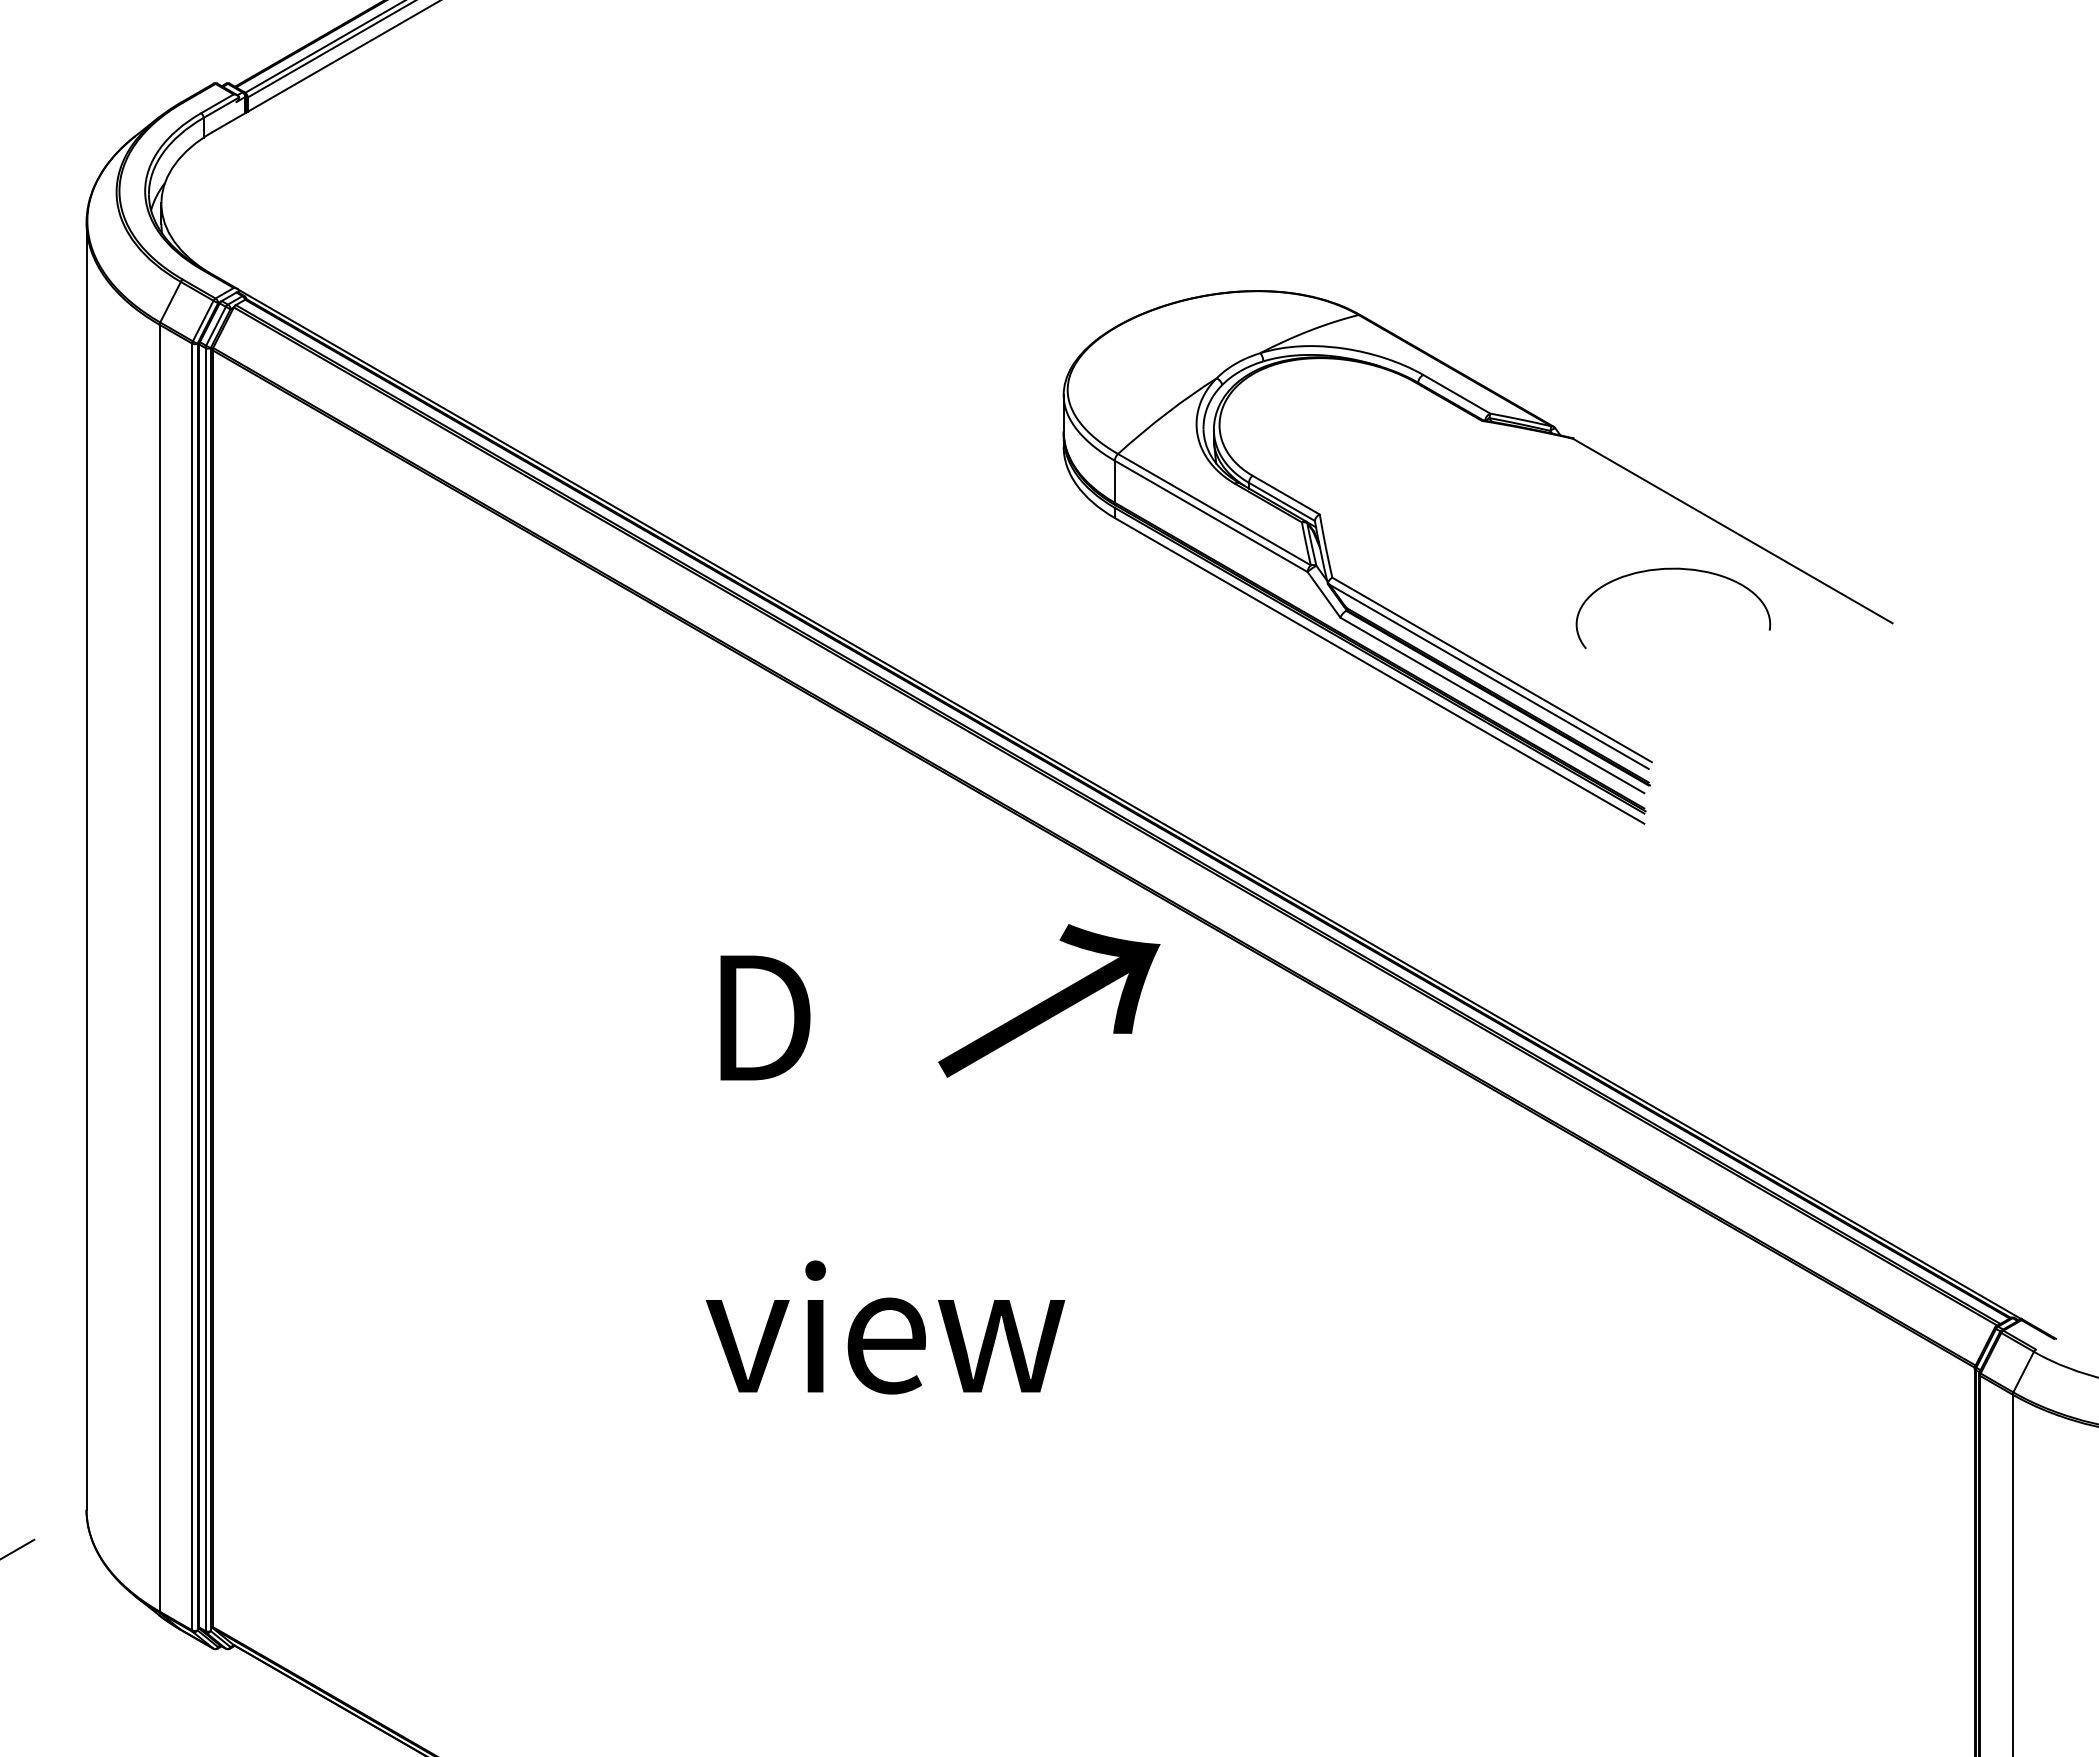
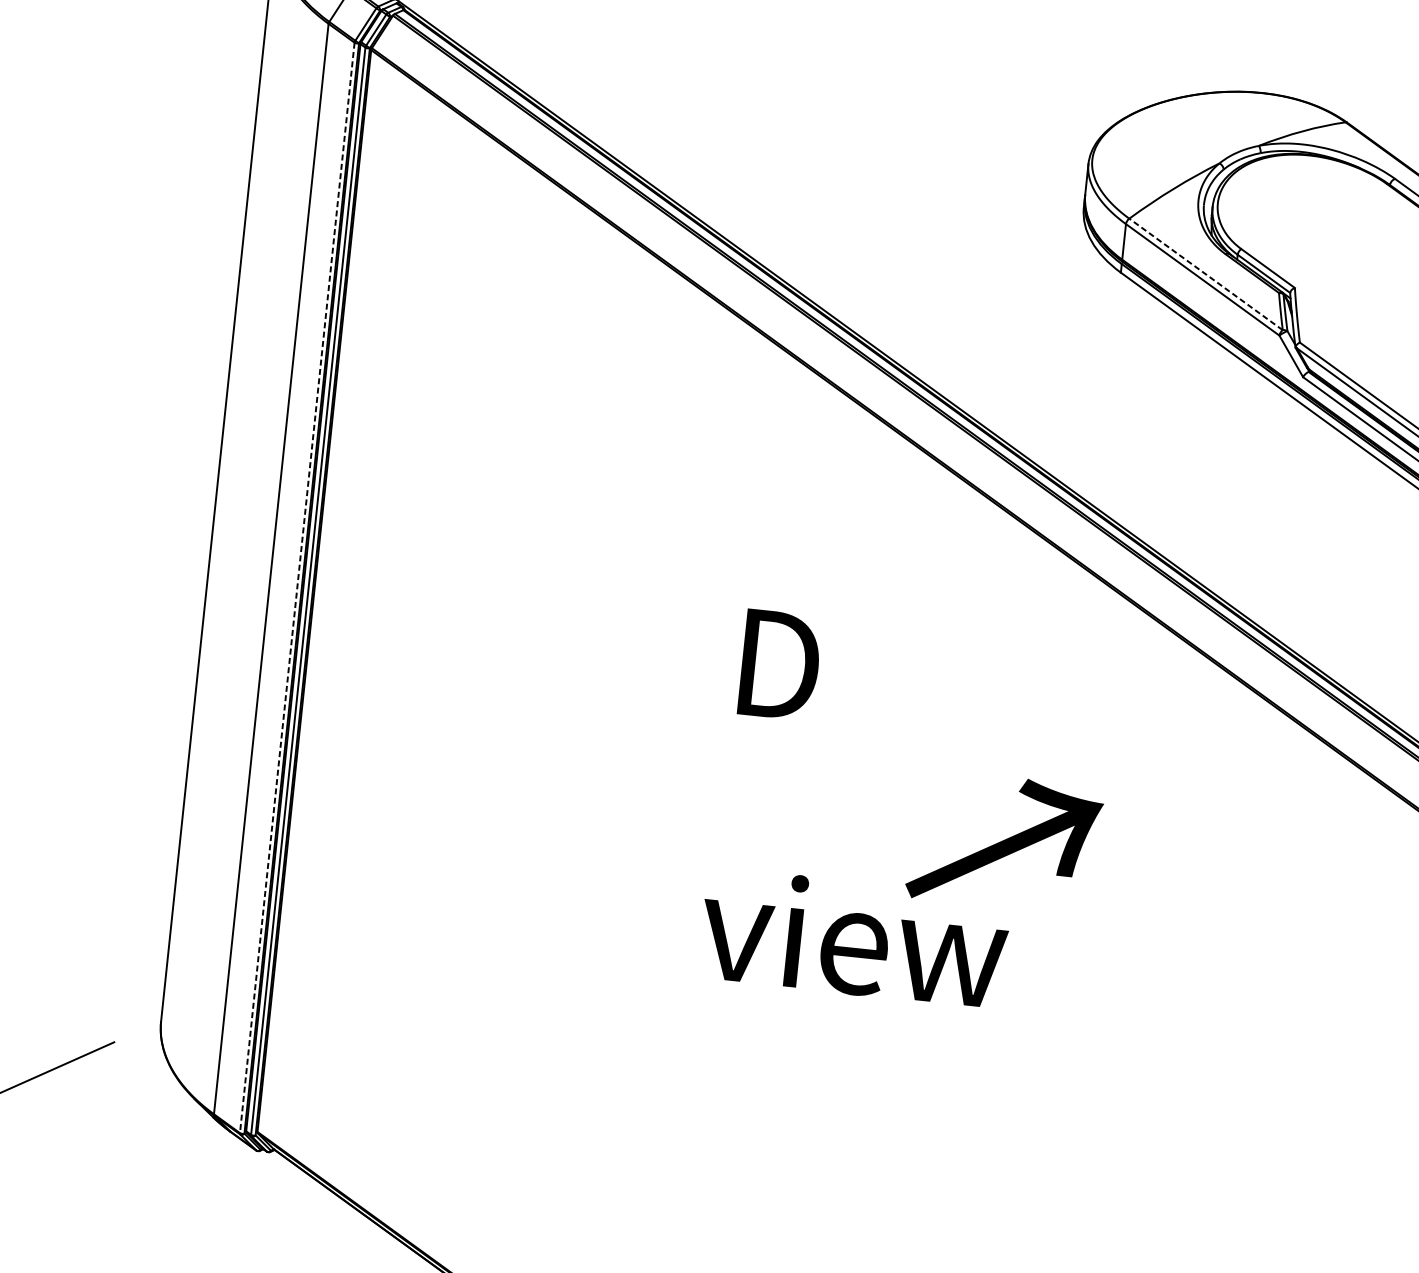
line: (1214, 509) -> (1206, 274), solid -> dashed
line: (192, 987) -> (297, 588), solid -> dashed
text: (1049, 1000) -> (1005, 841), moved

